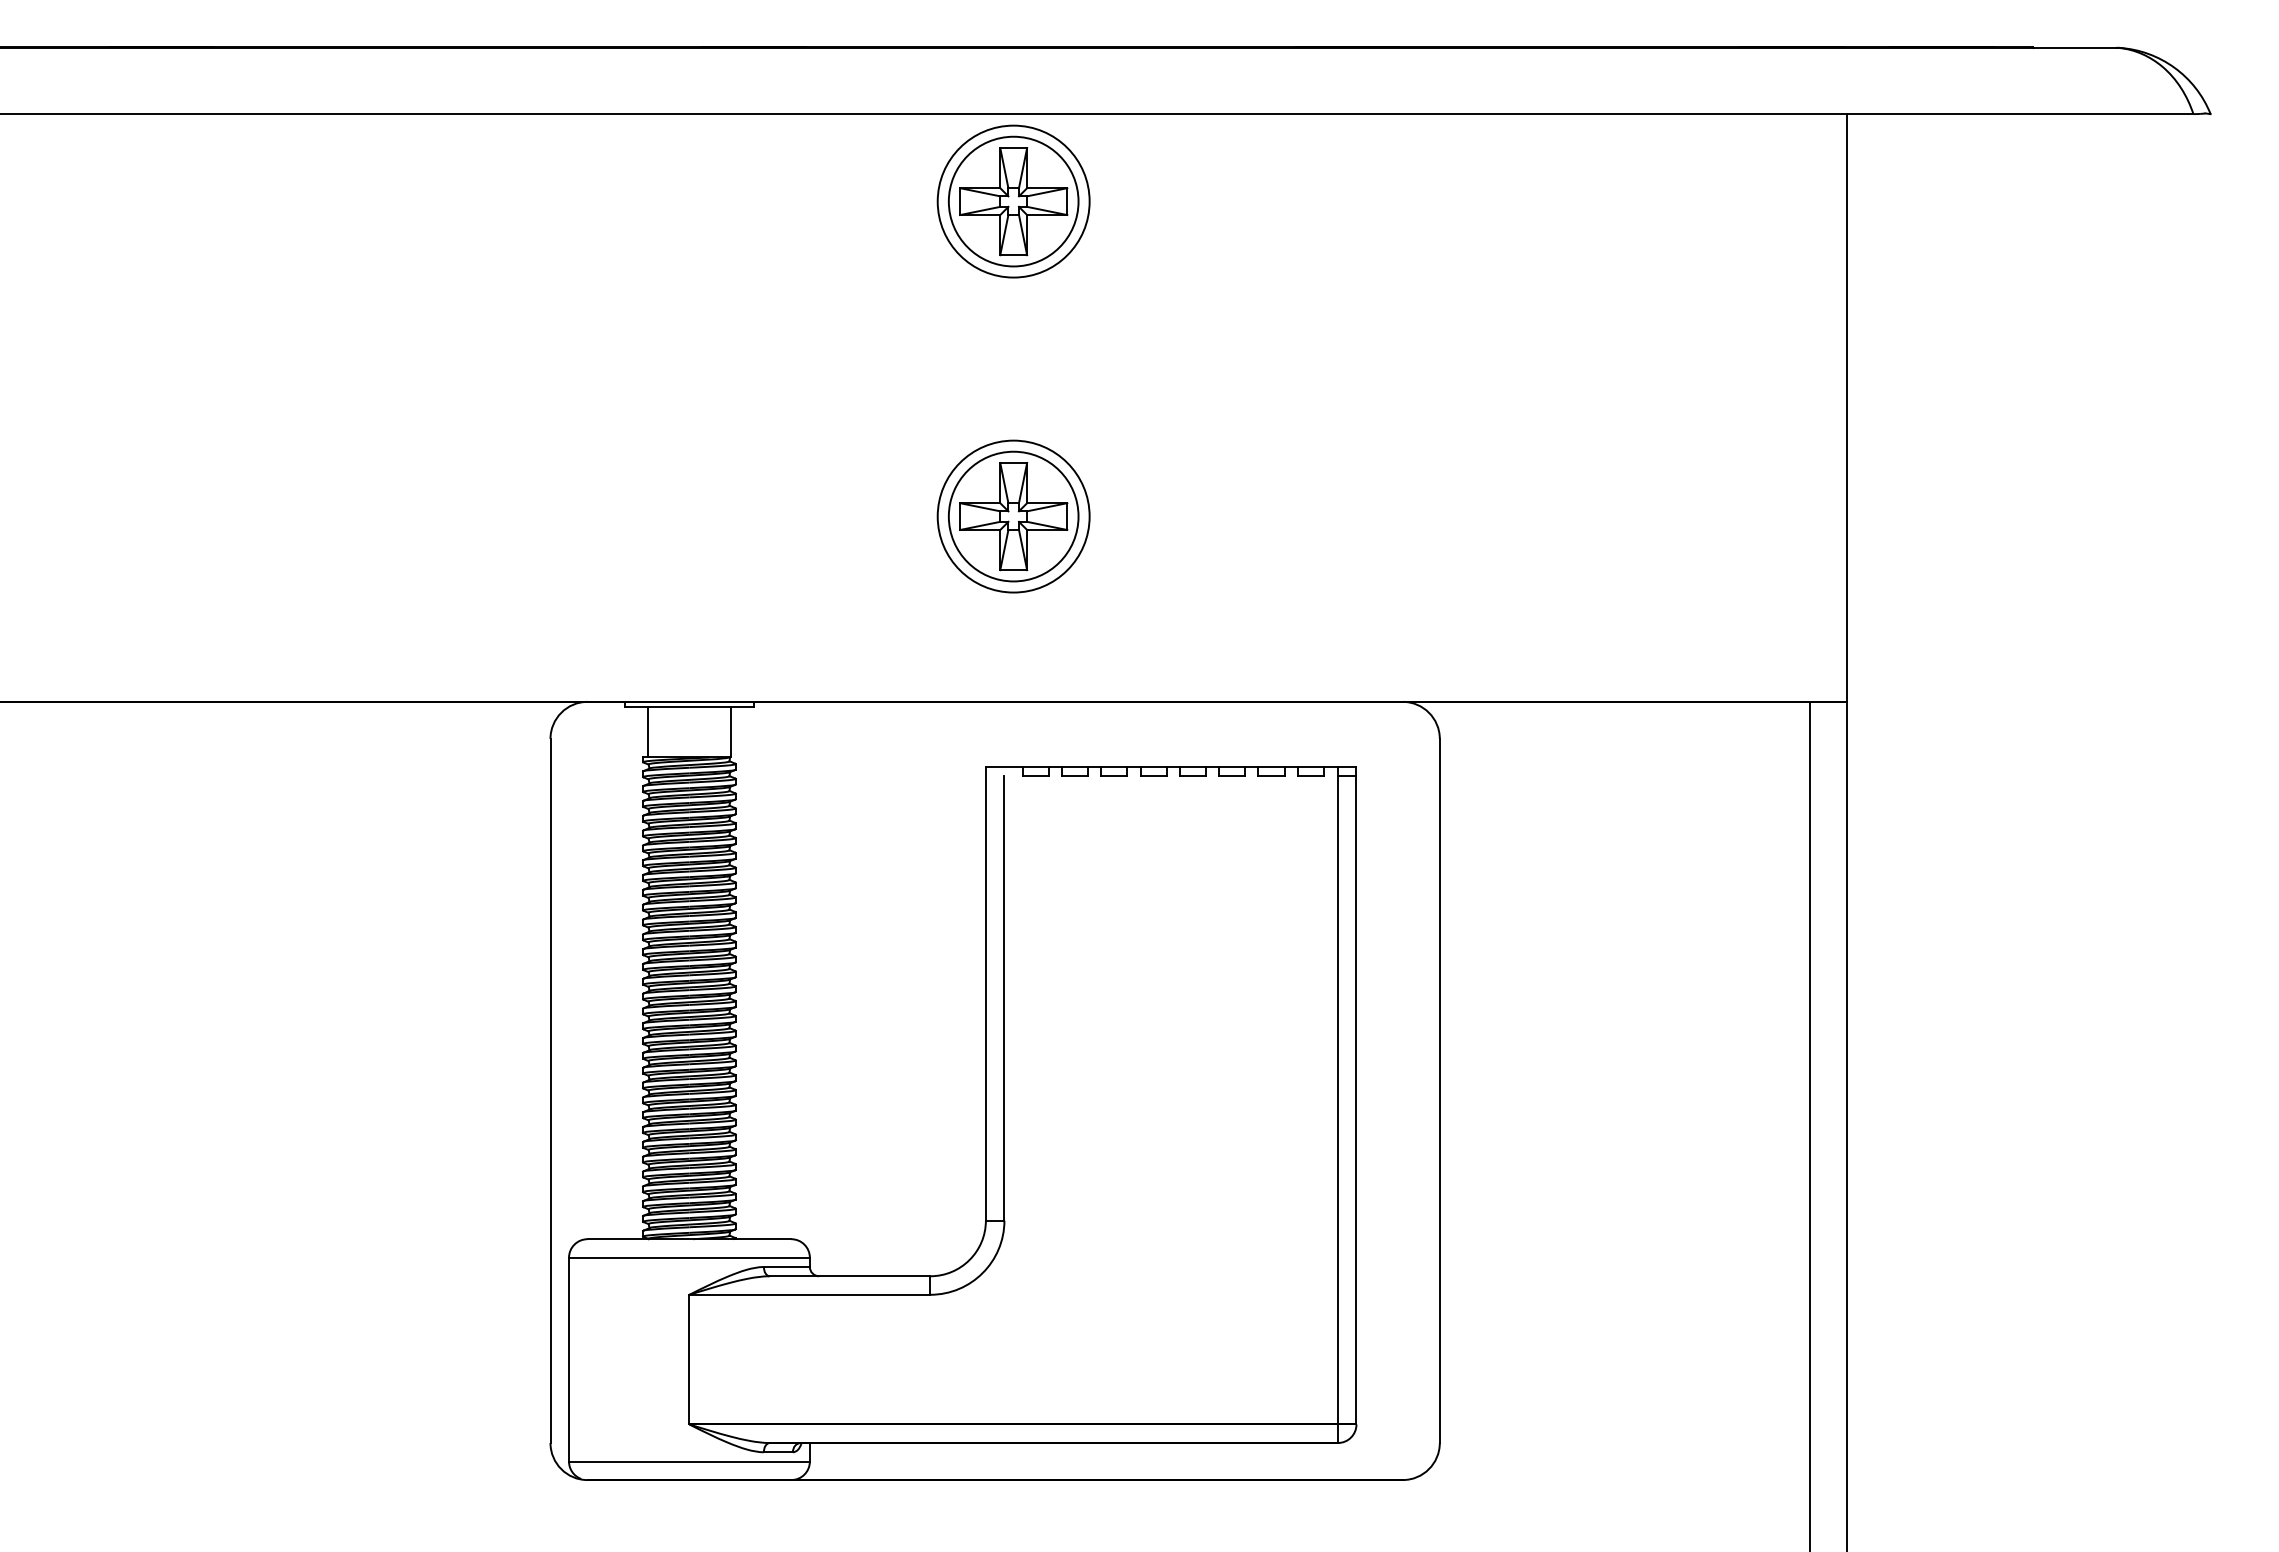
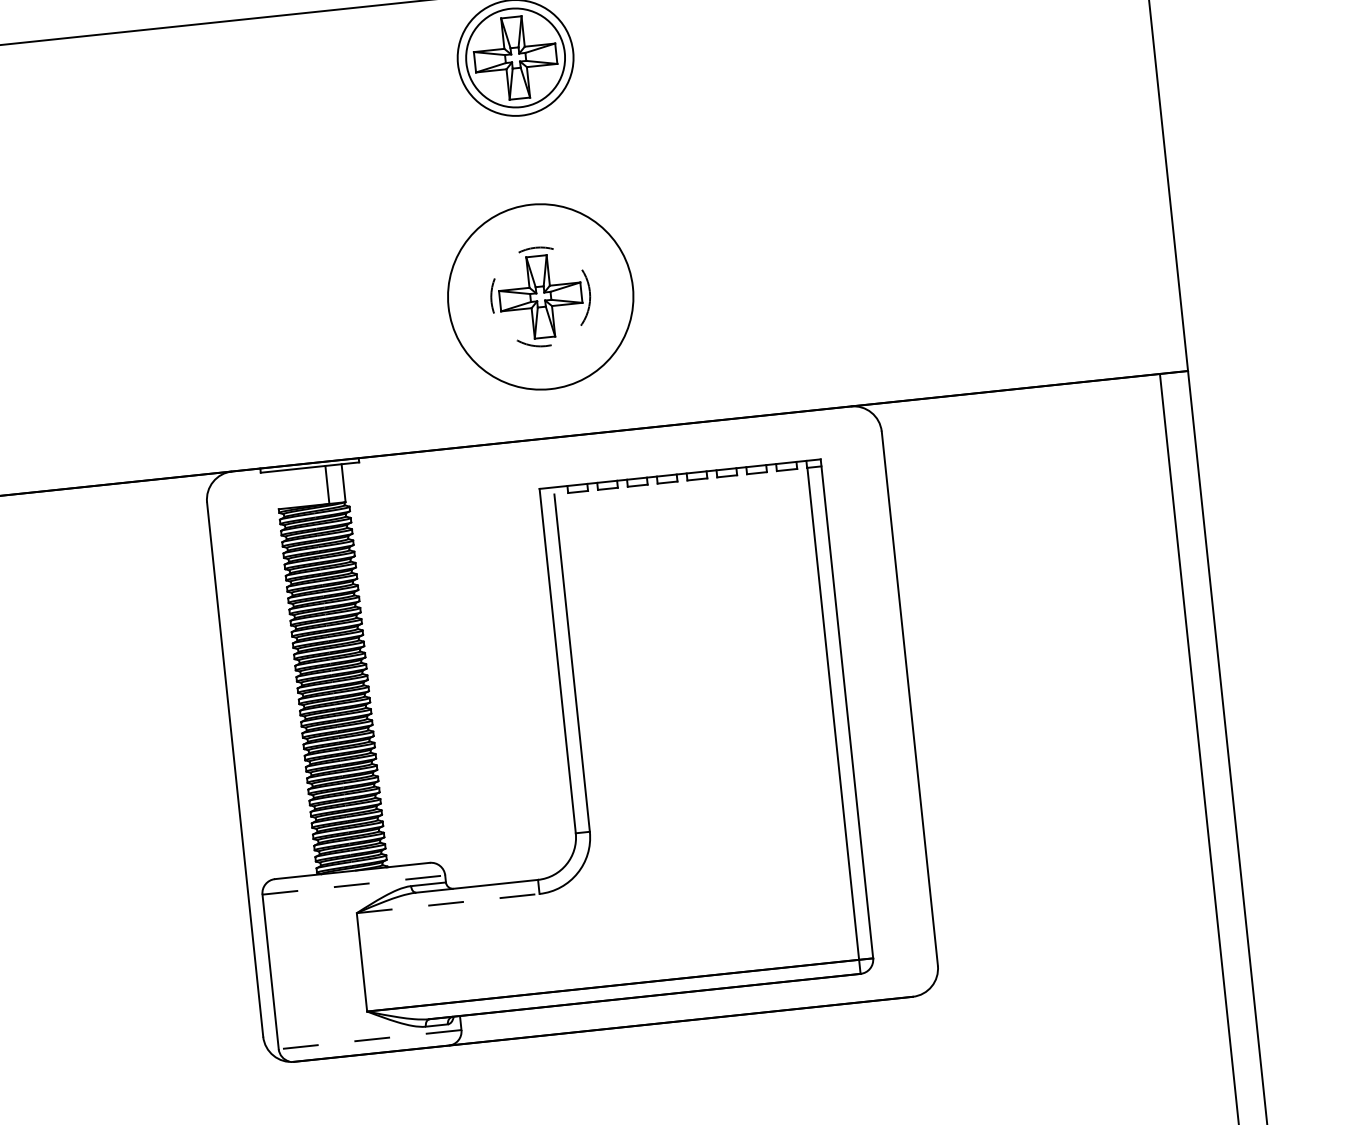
circle: (1013, 516) -> (540, 296), size x1.6
circle: (1013, 516) -> (540, 296), solid -> dashed
line: (647, 732) -> (327, 484), moved
line: (689, 1257) -> (353, 884), solid -> dashed
line: (810, 1294) -> (448, 903), solid -> dashed
line: (688, 1461) -> (369, 1039), solid -> dashed

